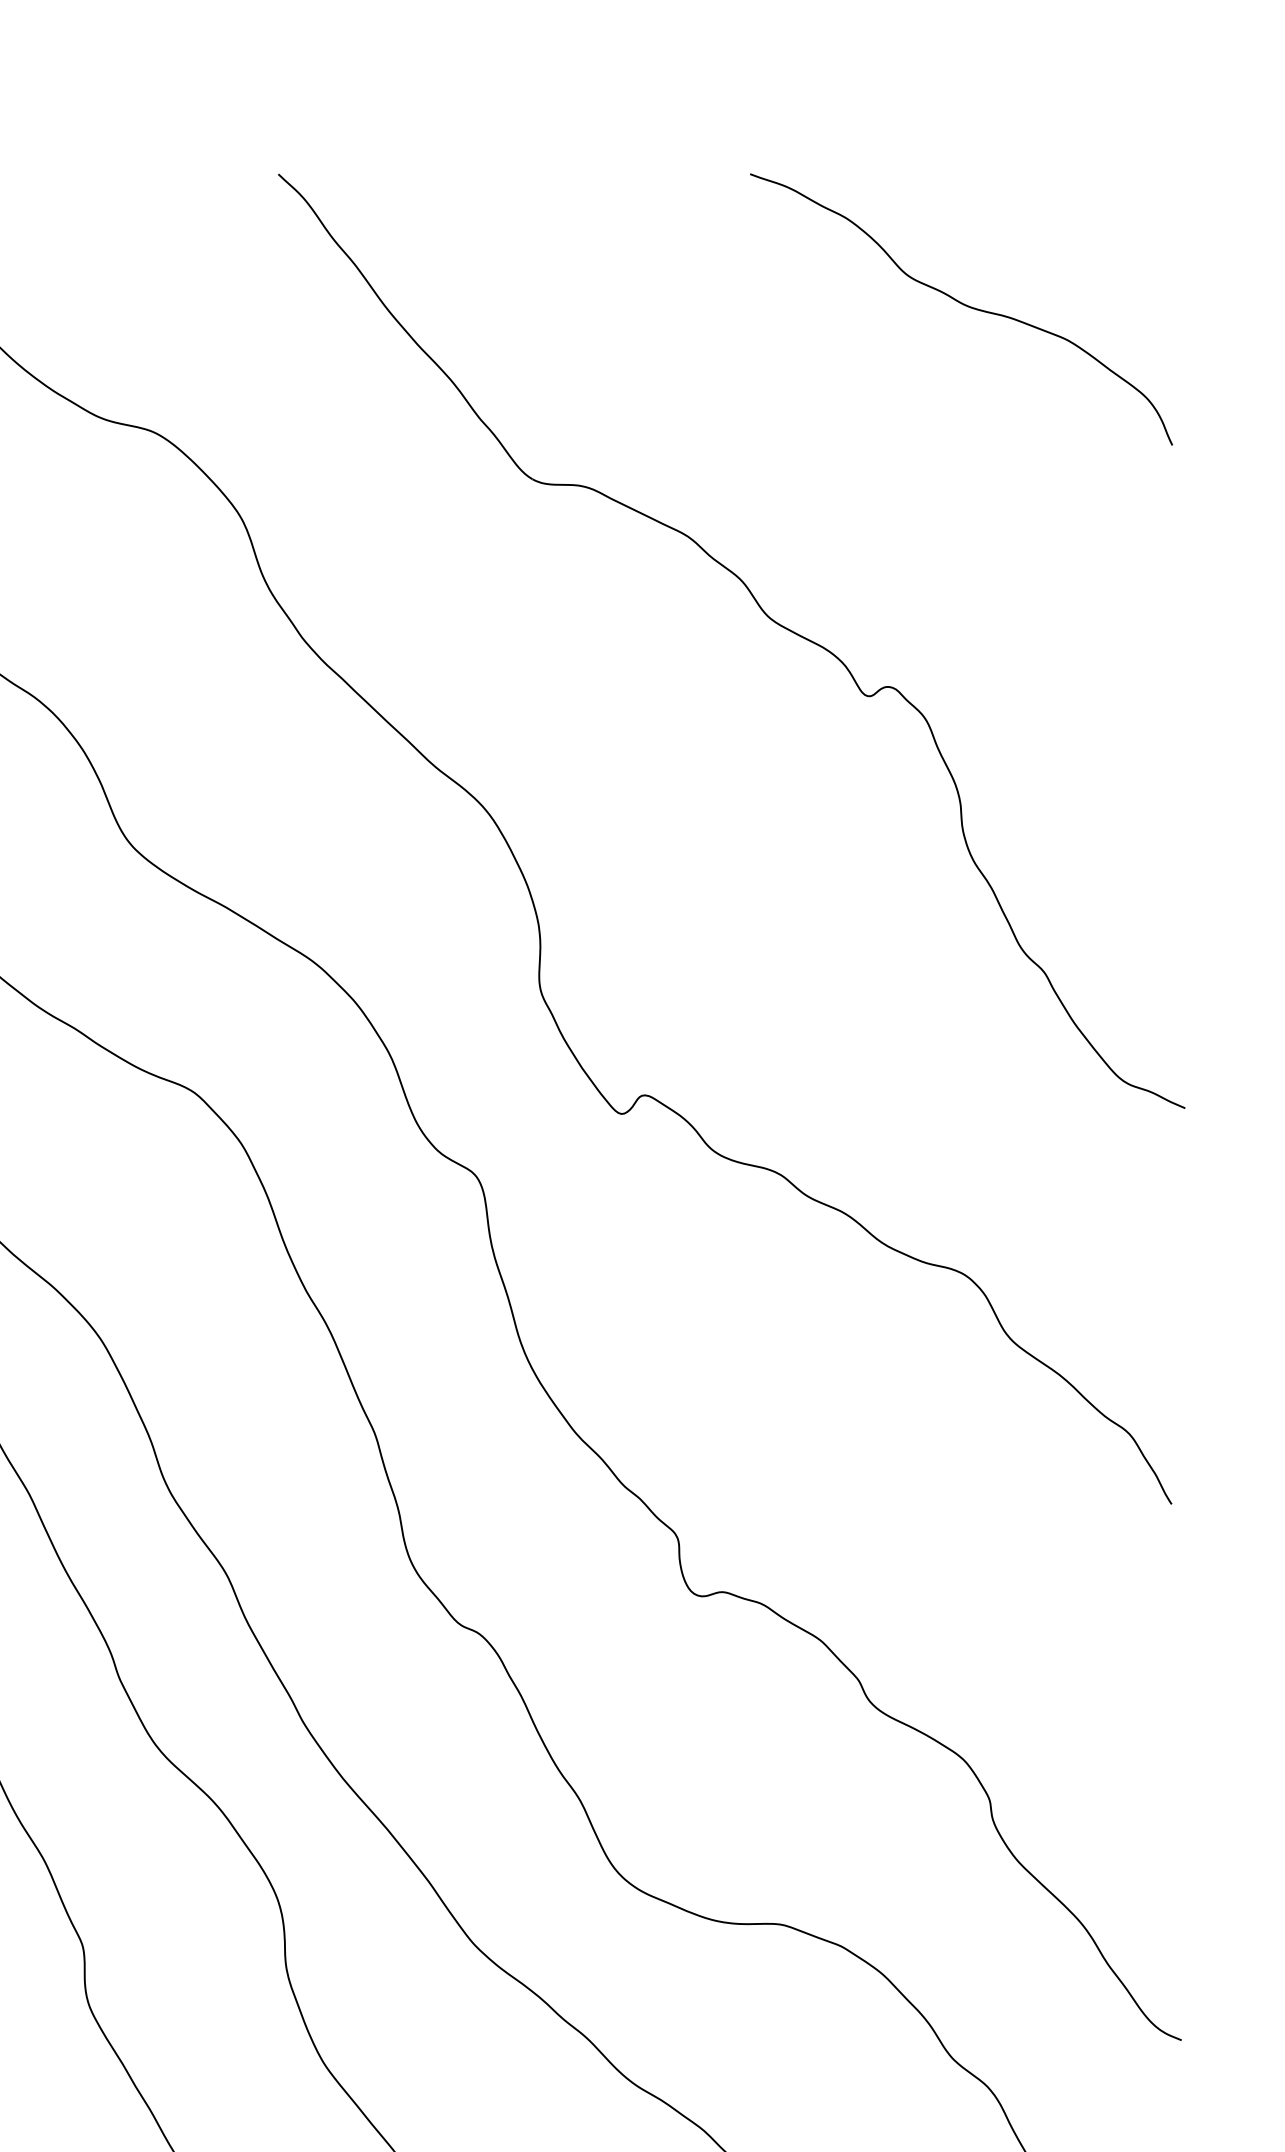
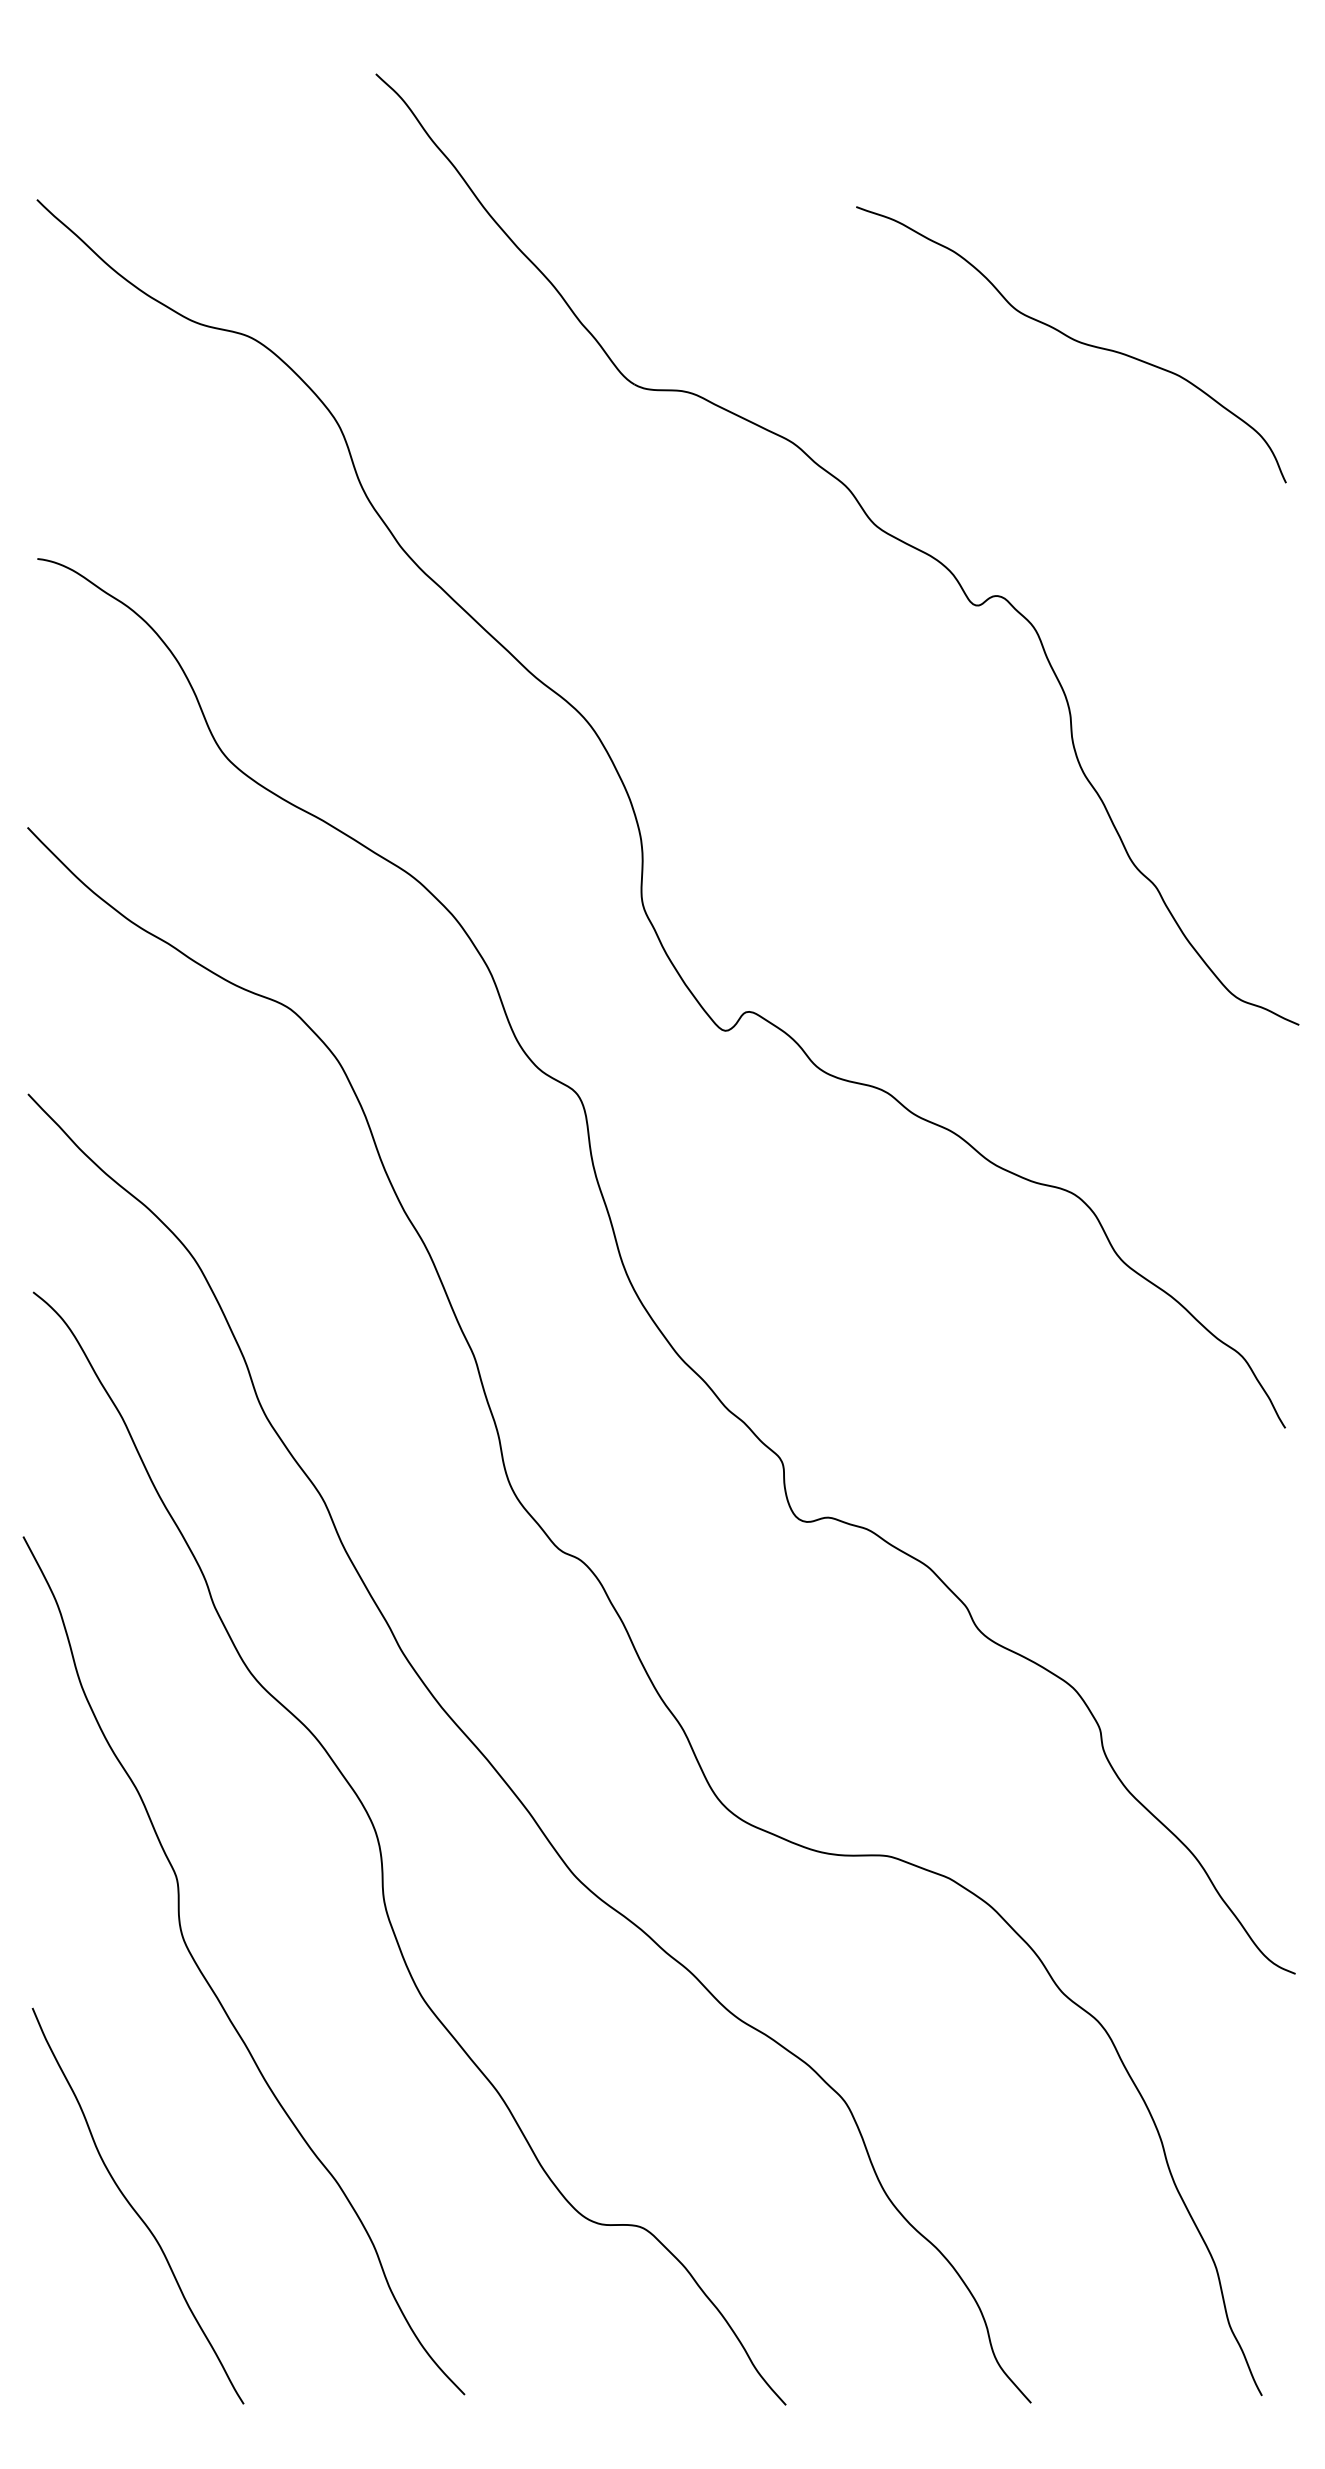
curve: (963, 305) -> (1073, 340), moved

